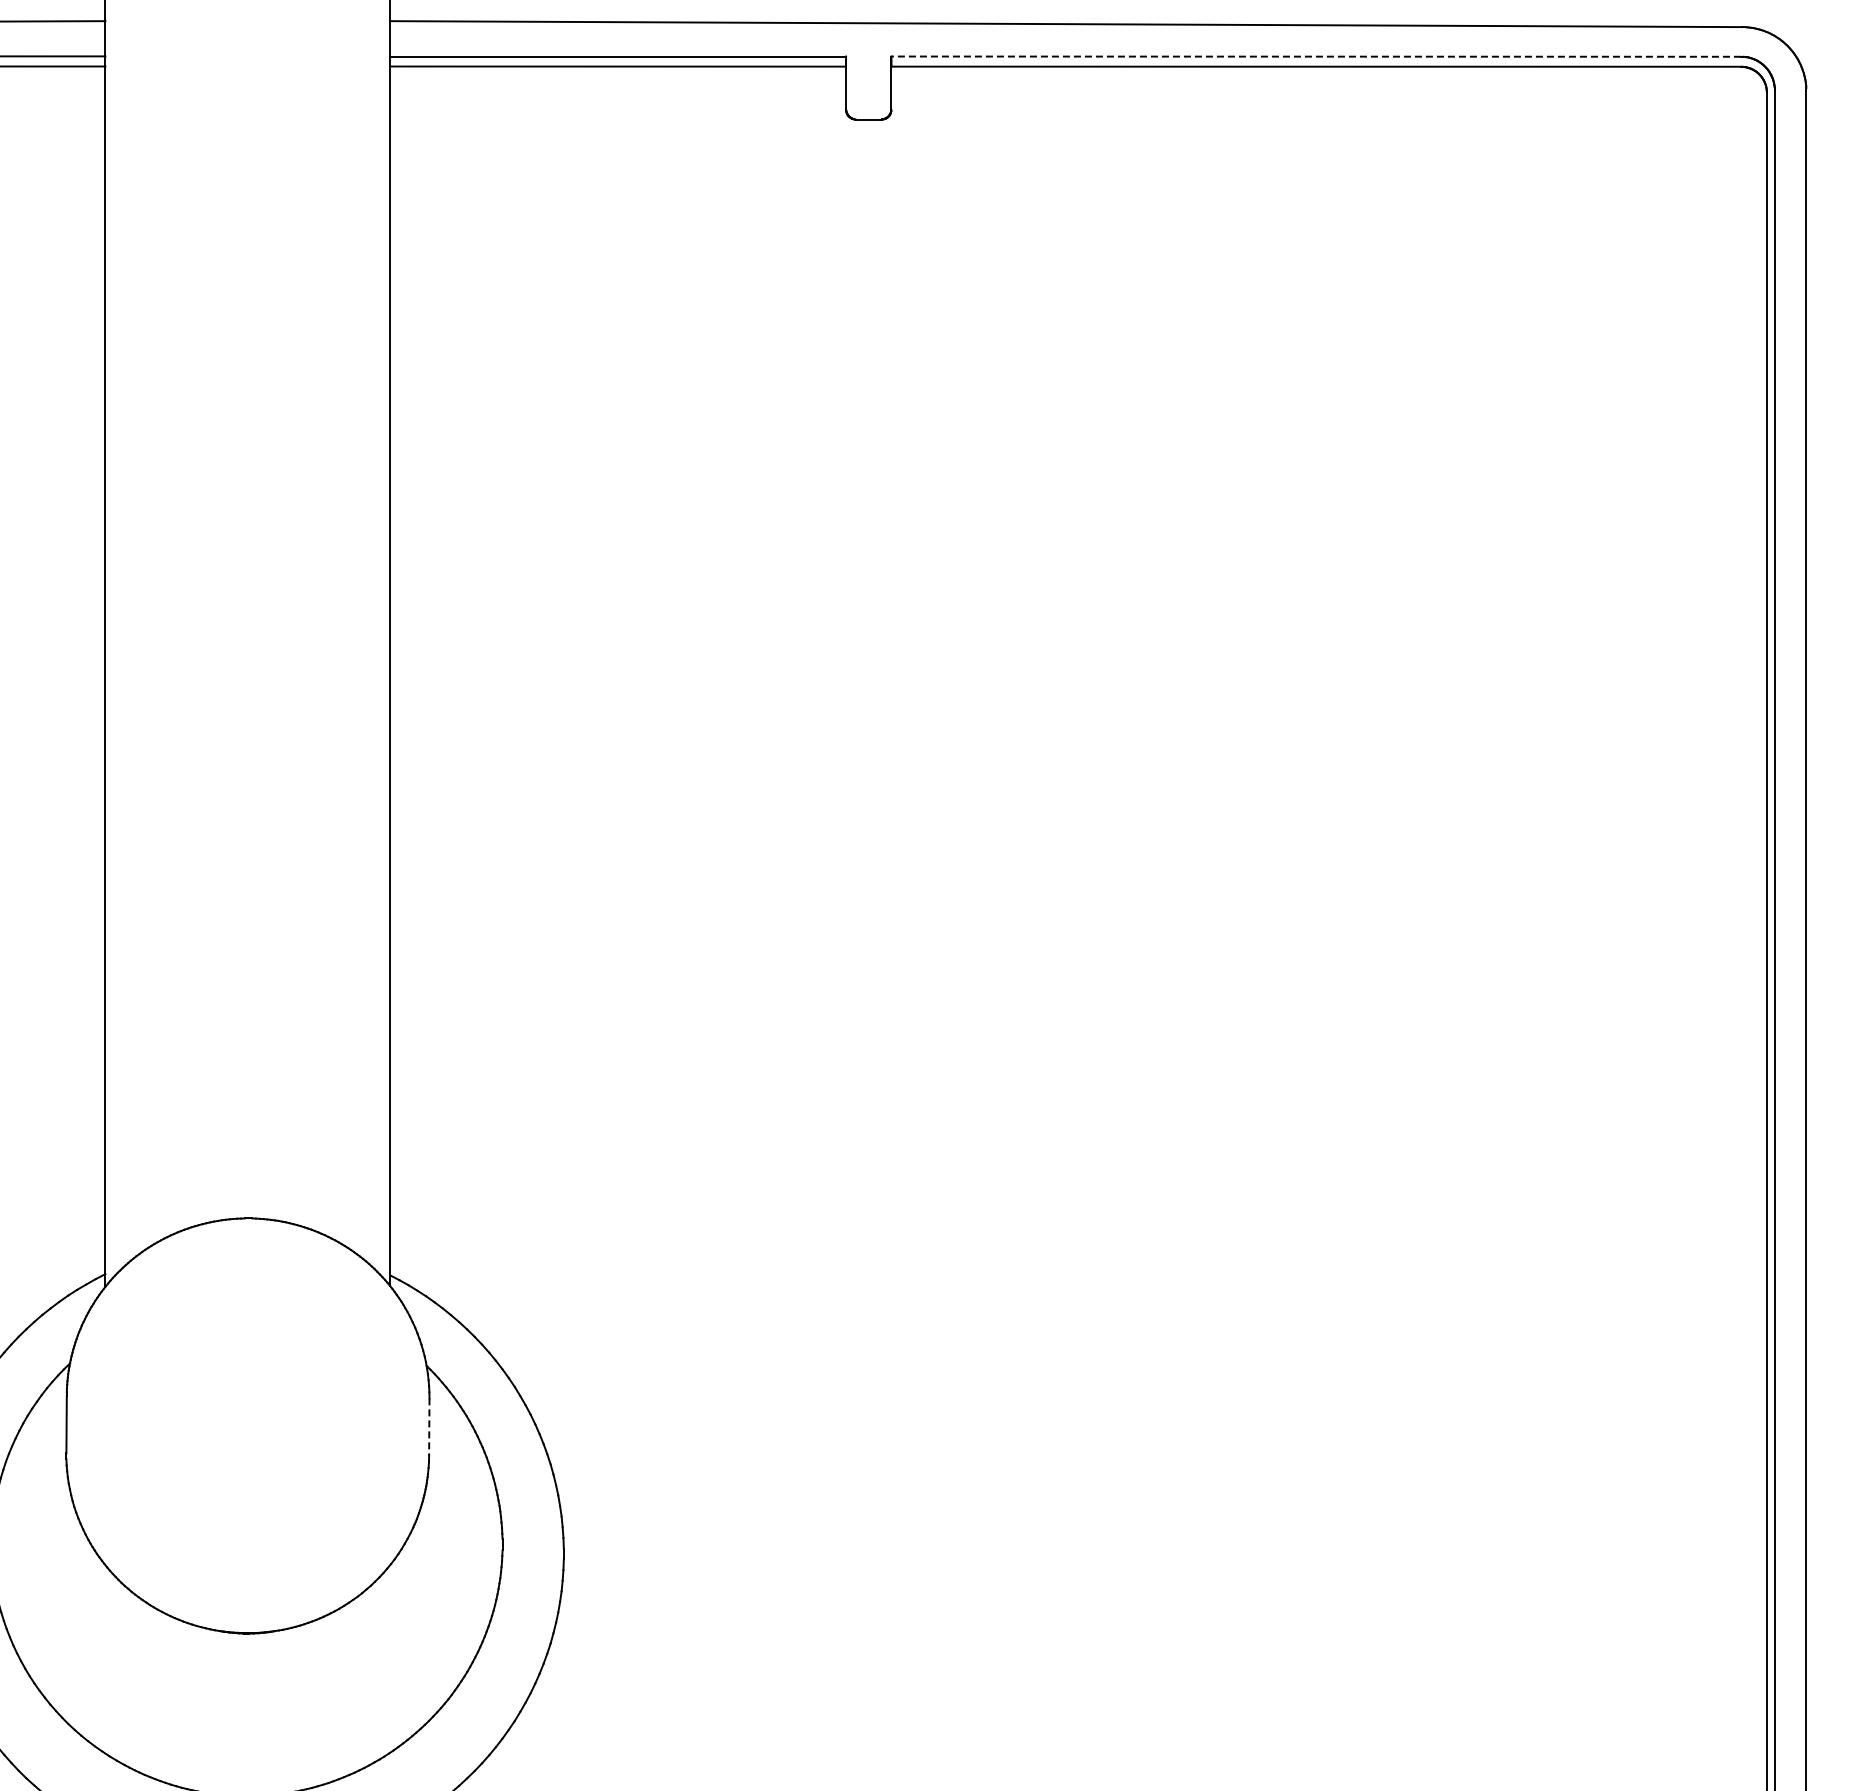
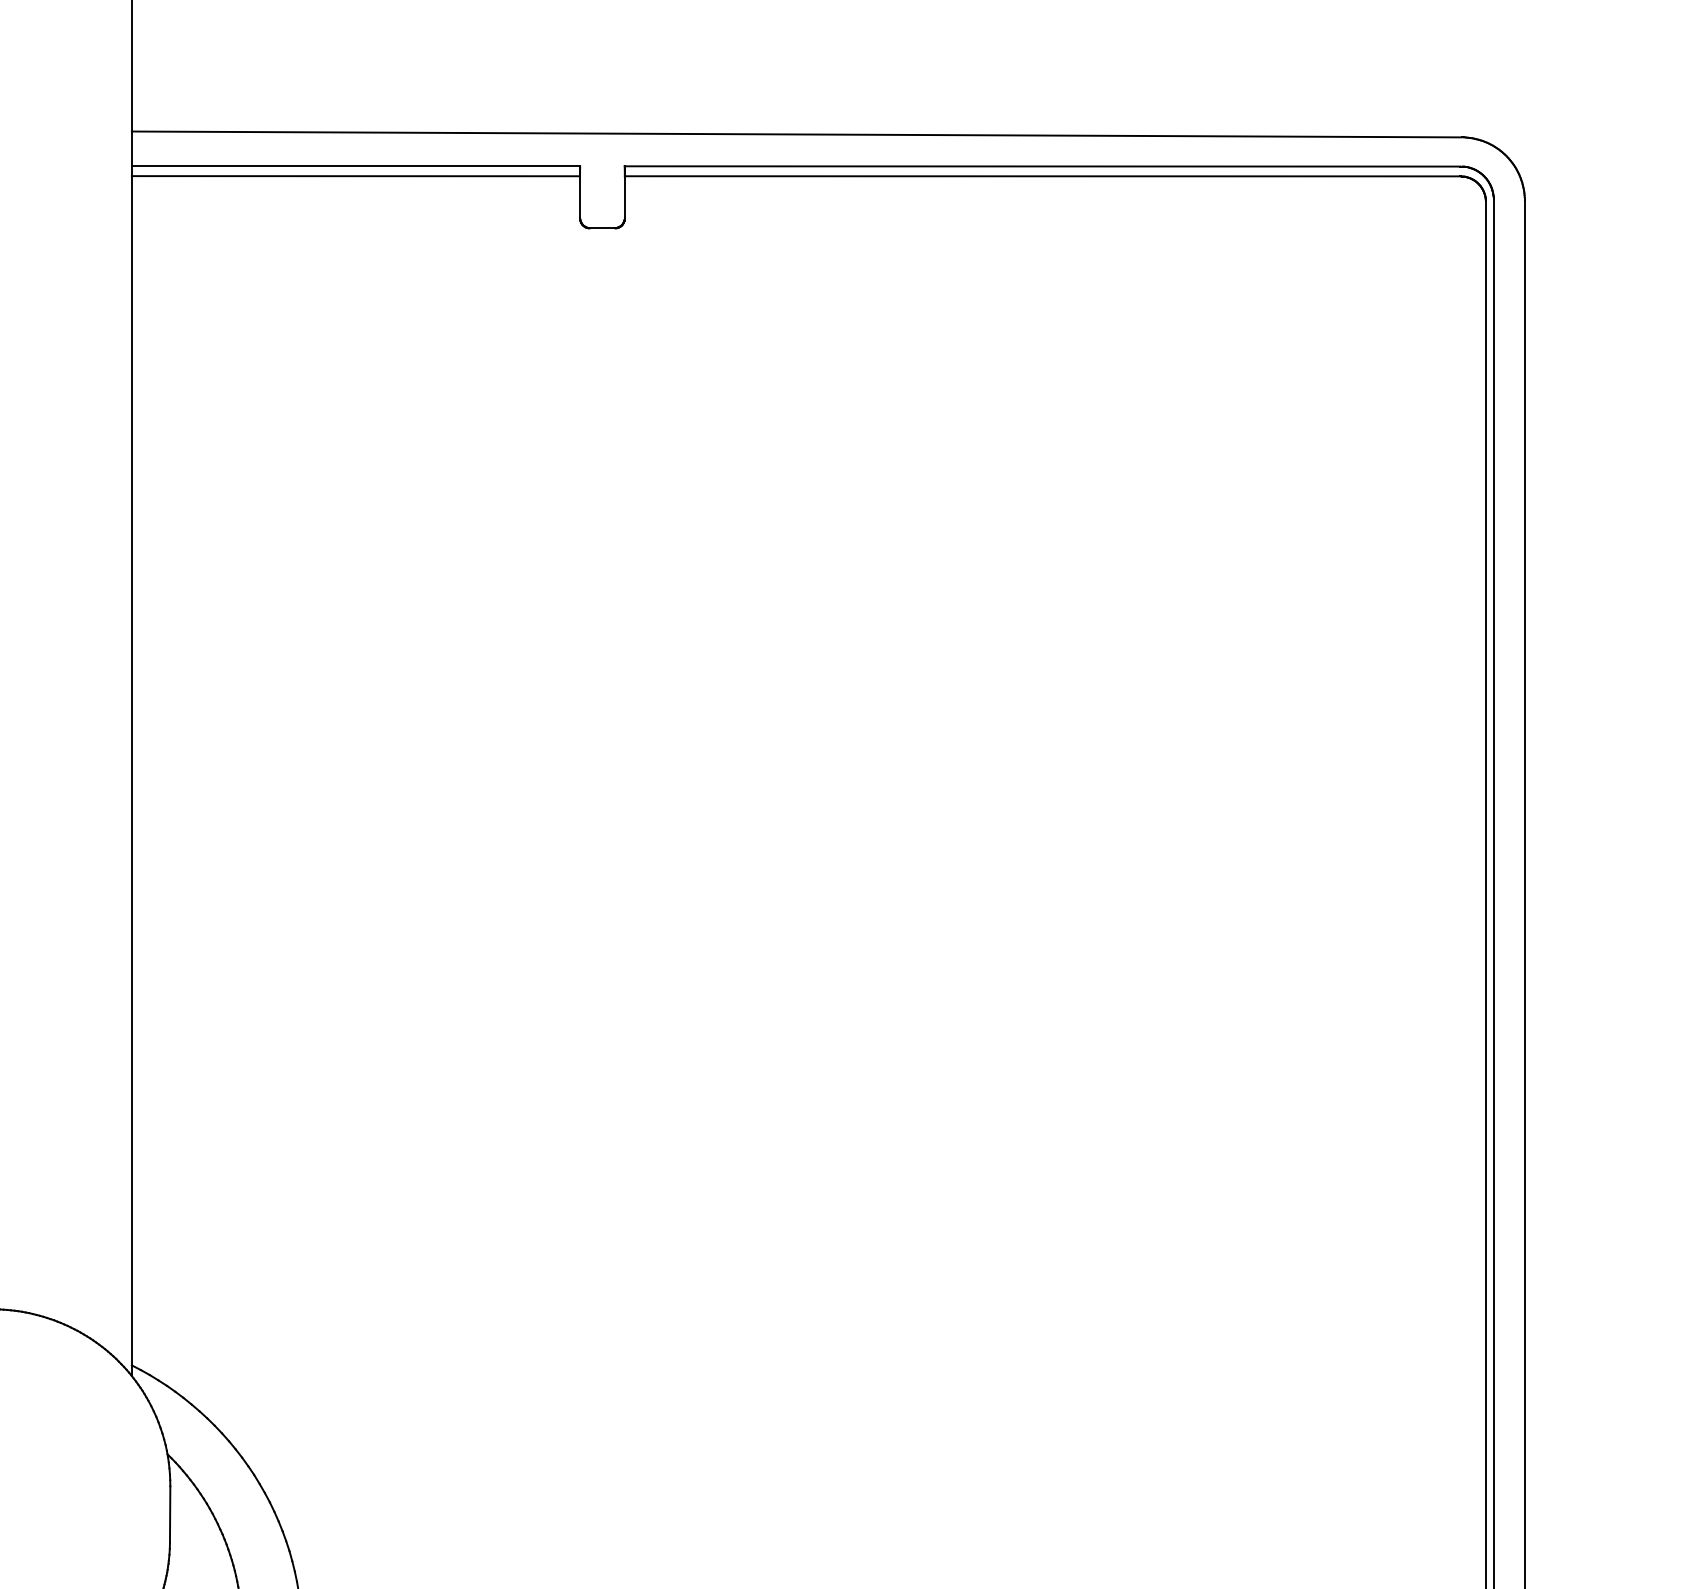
line: (1316, 56) -> (1042, 166), dashed -> solid
line: (429, 1427) -> (170, 1514), dashed -> solid

